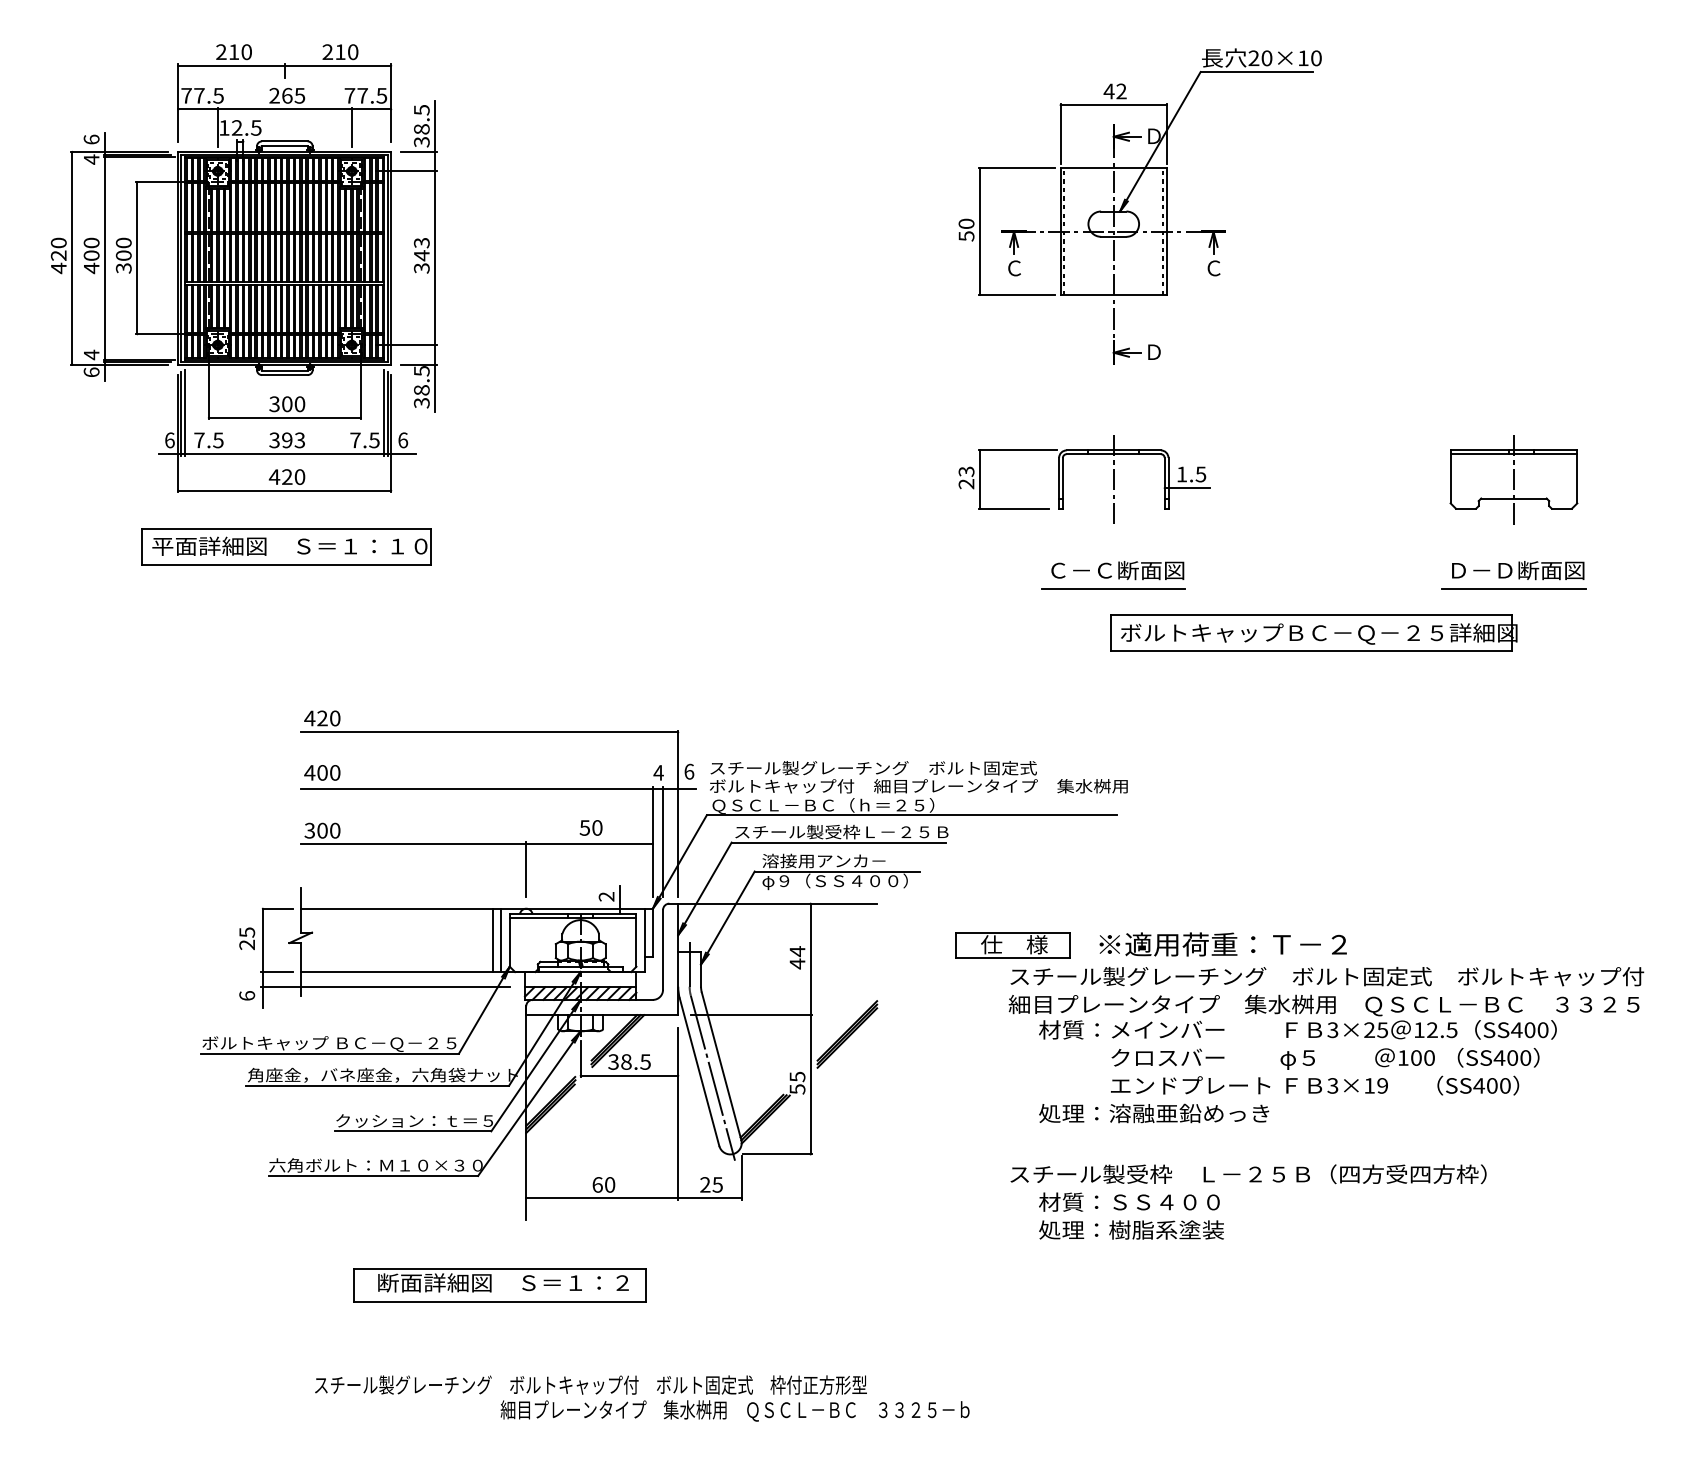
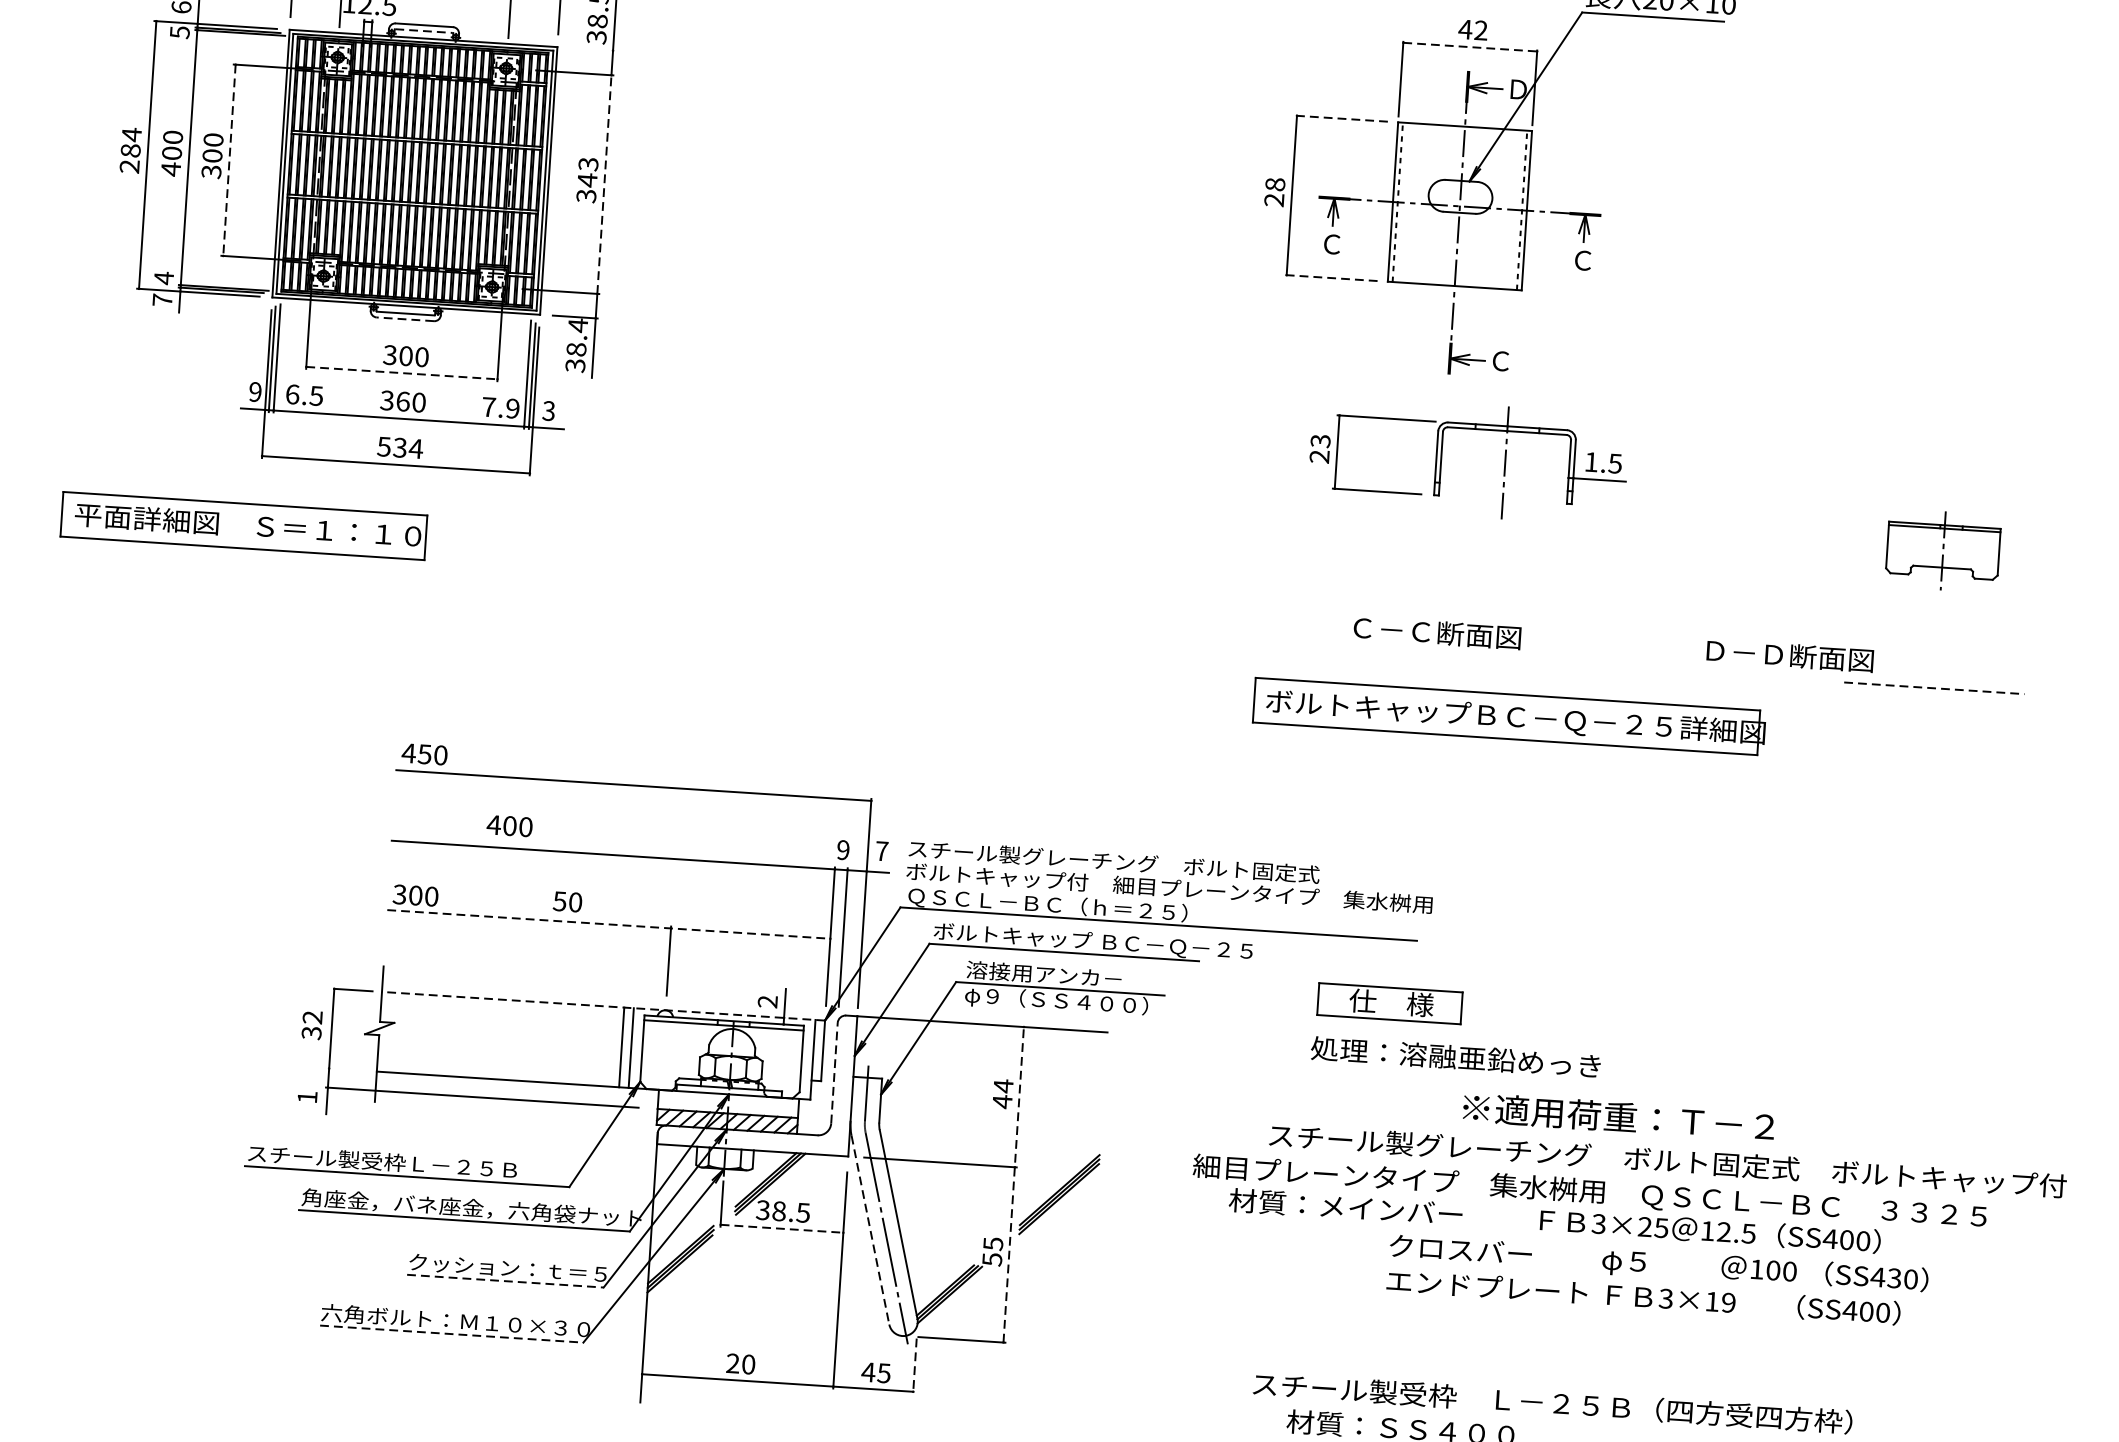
line: (1114, 105) -> (1471, 47), solid -> dashed
line: (284, 146) -> (423, 31), solid -> dashed
line: (418, 151) -> (591, 48), removed
text: (91, 159) -> (179, 32), 4 -> 5
line: (1017, 168) -> (1343, 118), solid -> dashed
text: (966, 229) -> (1274, 191), 50 -> 28
text: (58, 255) -> (130, 150), 420 -> 284
line: (137, 258) -> (229, 160), solid -> dashed
line: (435, 258) -> (604, 184), solid -> dashed
line: (1017, 295) -> (1333, 278), solid -> dashed
text: (1153, 352) -> (1500, 361), Ｄ -> Ｃ
text: (421, 371) -> (577, 325), 38.5 -> 38.4
text: (91, 372) -> (162, 300), 6 -> 7
line: (284, 375) -> (404, 319), solid -> dashed
line: (284, 417) -> (401, 372), solid -> dashed
text: (169, 440) -> (254, 392), 6 -> 9
text: (199, 440) -> (292, 394), 7.5 -> 6.5
text: (293, 440) -> (410, 402), 393 -> 360
text: (374, 440) -> (512, 408), 7.5 -> 7.9
text: (403, 440) -> (549, 411), 6 -> 3
text: (286, 477) -> (399, 448), 420 -> 534
part: (1063, 479) -> (1441, 458), moved
part: (1513, 479) -> (1942, 550), size x0.7
part: (286, 546) -> (243, 525), moved
text: (1518, 570) -> (1790, 655), moved
line: (1113, 588) -> (1430, 655), removed
line: (1513, 588) -> (1933, 687), solid -> dashed
part: (1313, 632) -> (1508, 715), moved
text: (322, 718) -> (424, 754), 420 -> 450
text: (689, 771) -> (882, 850), 6 -> 7
text: (322, 772) -> (509, 825), moved
text: (658, 772) -> (843, 849), 4 -> 9
text: (590, 827) -> (566, 901), moved
text: (860, 832) -> (1092, 941), スチール製受枠Ｌ－２５Ｂ -> ボルトキャップ ＢＣ－Ｑ－２５
line: (477, 843) -> (609, 924), solid -> dashed
line: (476, 908) -> (603, 1005), solid -> dashed
text: (247, 938) -> (312, 1025), 25 -> 32
text: (1222, 944) -> (1617, 1117), moved
part: (1012, 945) -> (1389, 1003), moved
line: (663, 949) -> (835, 1072), solid -> dashed
line: (277, 972) -> (347, 1070), removed
text: (247, 995) -> (307, 1096), 6 -> 1
text: (1323, 1016) -> (1588, 1206), moved
line: (810, 1028) -> (1013, 1184), solid -> dashed
text: (329, 1043) -> (407, 1163), ボルトキャップ ＢＣ－Ｑ－２５ -> スチール製受枠Ｌ－２５Ｂ
text: (1512, 1057) -> (1894, 1277), SS400 -> SS430
line: (699, 1072) -> (870, 1230), solid -> dashed
line: (629, 1075) -> (782, 1228), solid -> dashed
text: (1154, 1113) -> (1456, 1057), moved
line: (413, 1131) -> (505, 1281), solid -> dashed
line: (373, 1175) -> (451, 1333), solid -> dashed
line: (741, 1177) -> (914, 1365), solid -> dashed
text: (597, 1184) -> (732, 1363), 60 -> 20
text: (704, 1184) -> (867, 1371), 25 -> 45

